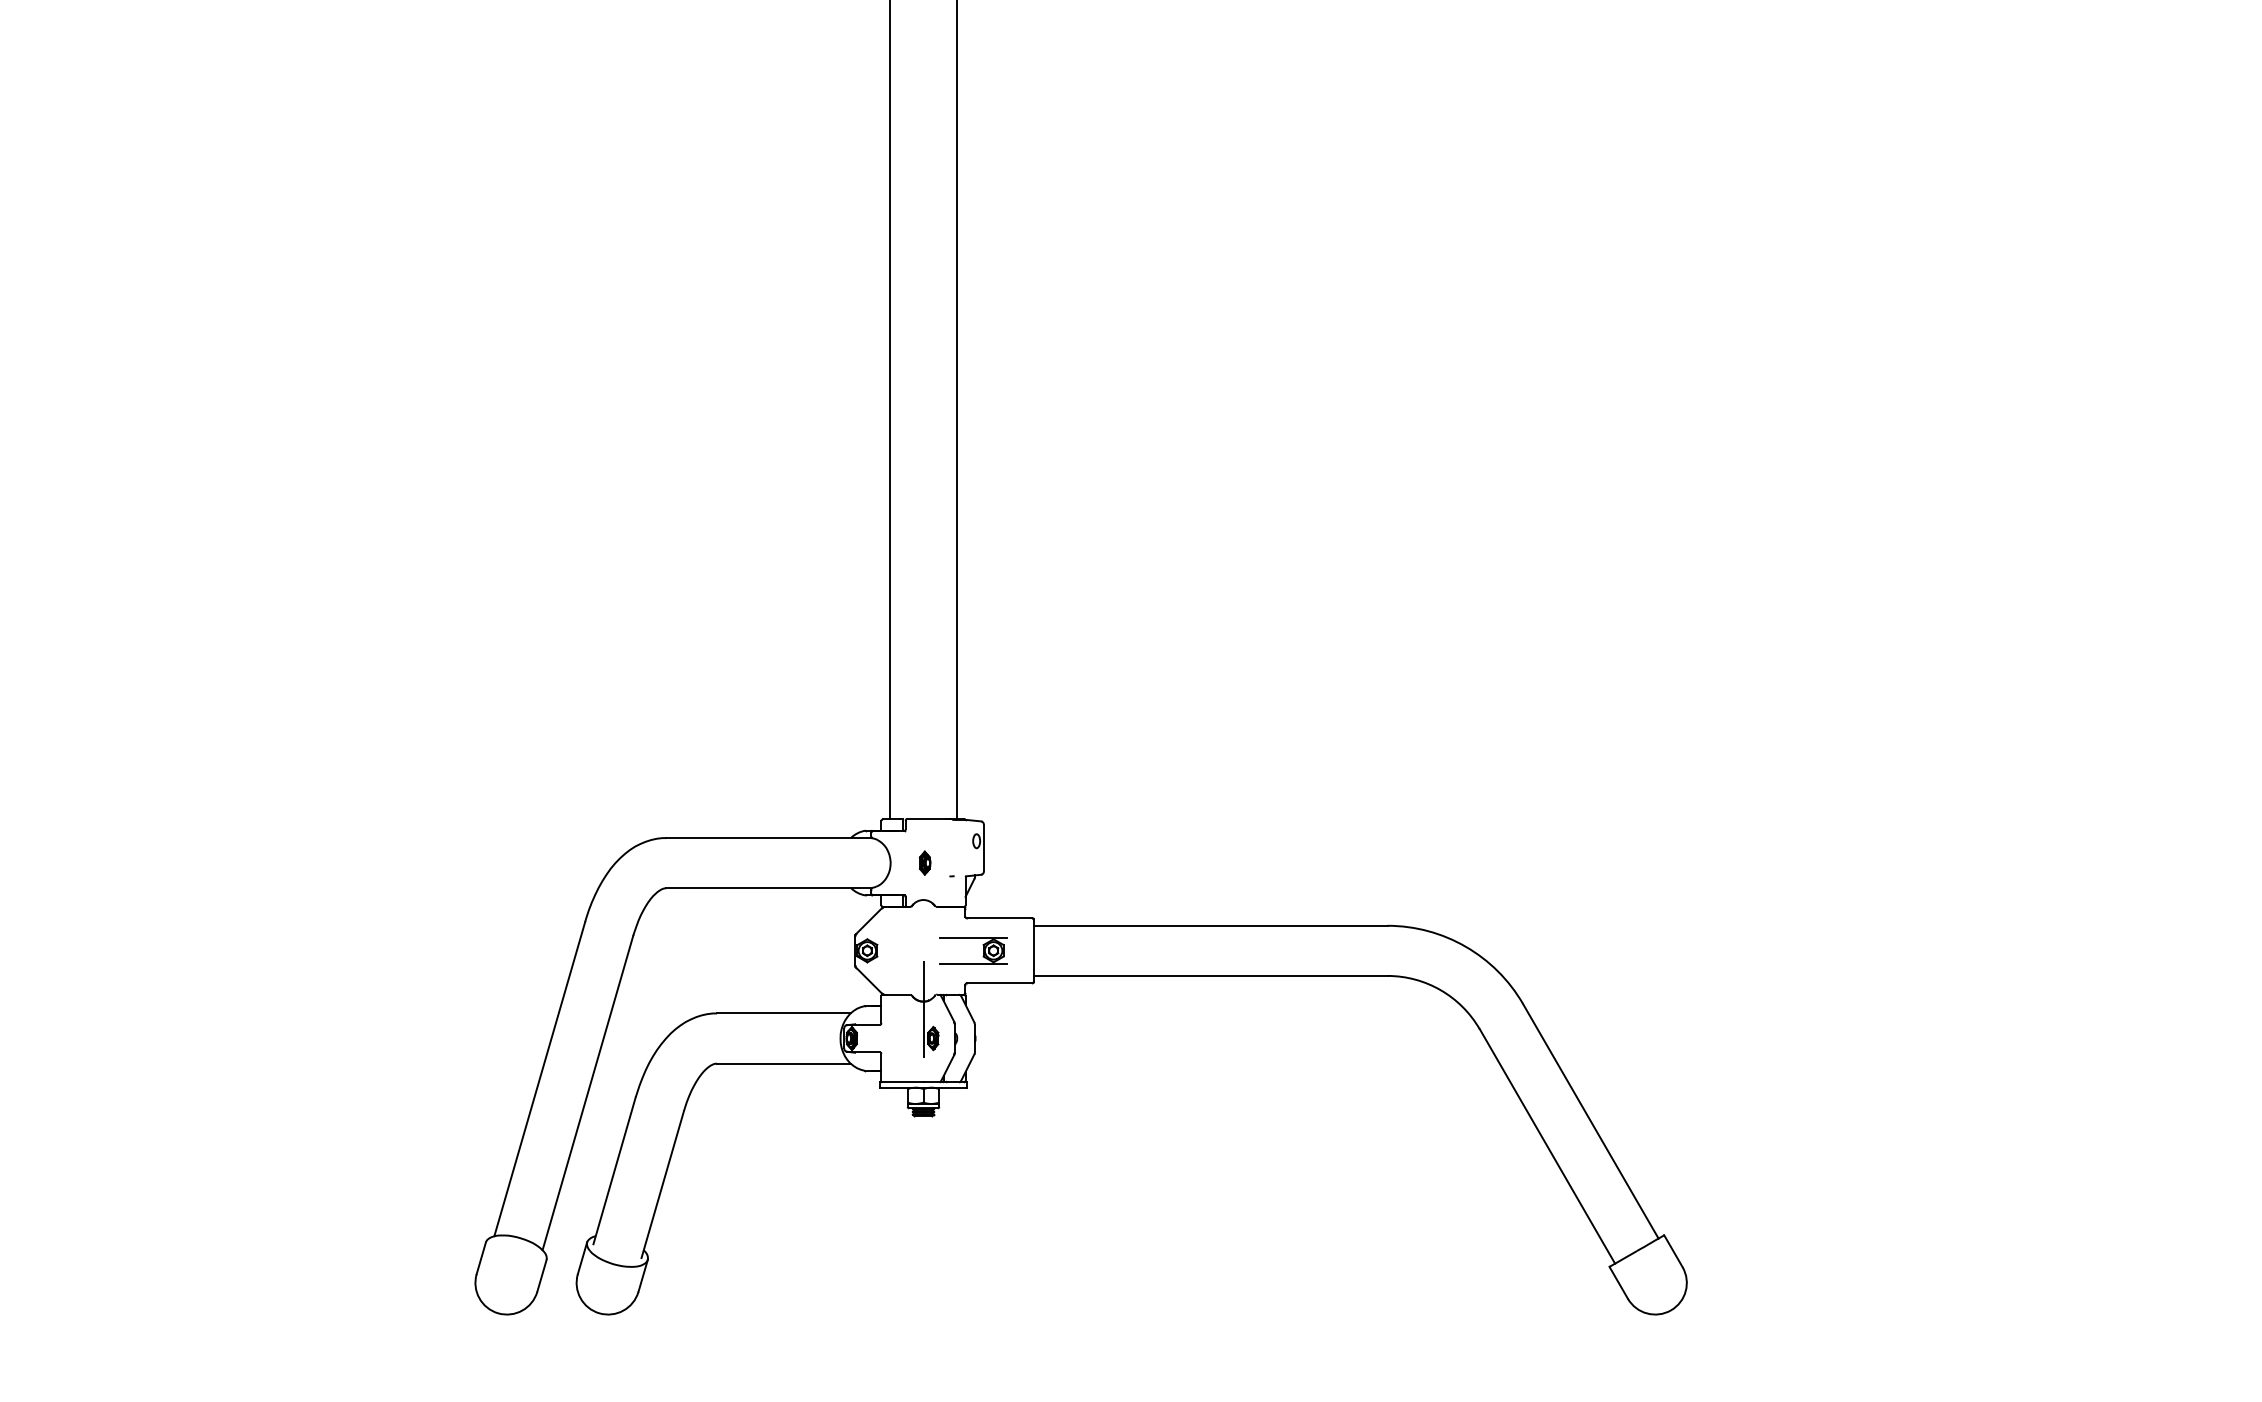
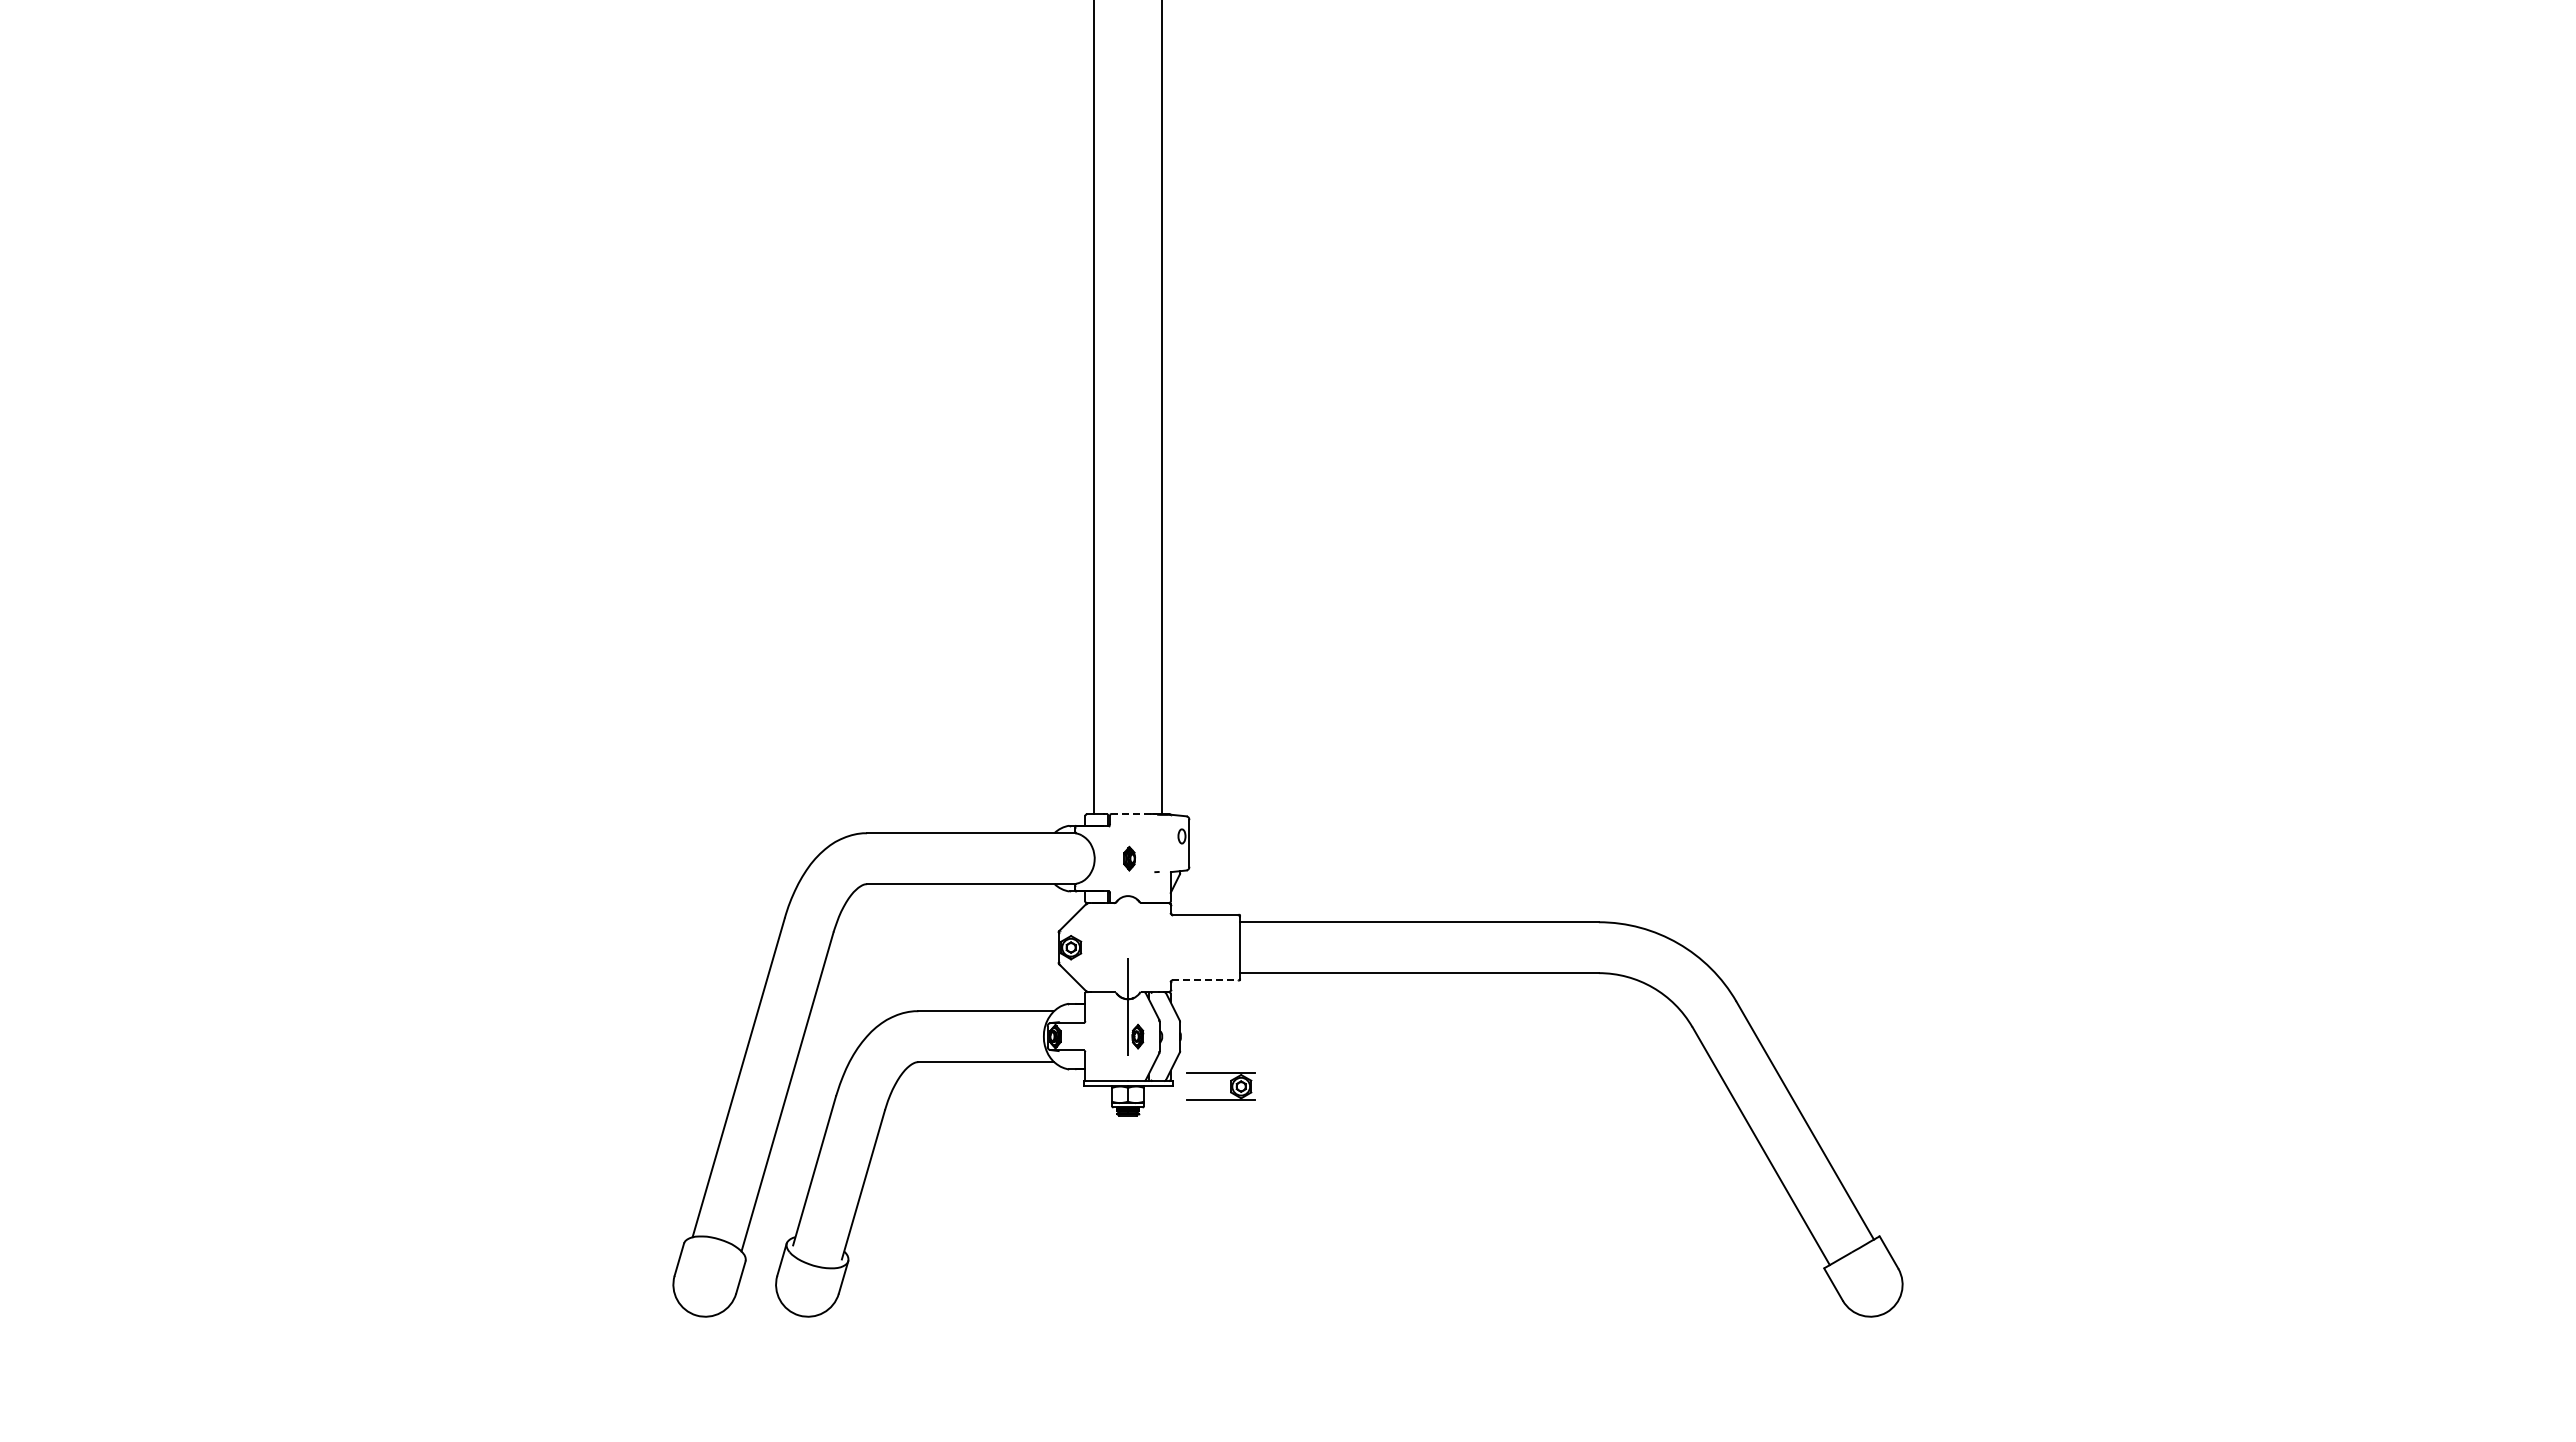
line: (926, 819) -> (1131, 814), solid -> dashed
part: (983, 950) -> (1230, 1086), moved
line: (999, 983) -> (1205, 980), solid -> dashed

